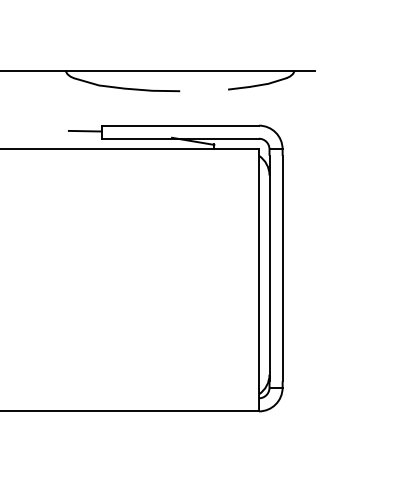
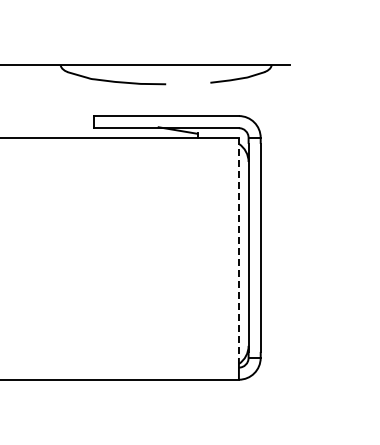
line: (85, 130) -> (78, 120), removed
line: (258, 269) -> (238, 248), solid -> dashed

